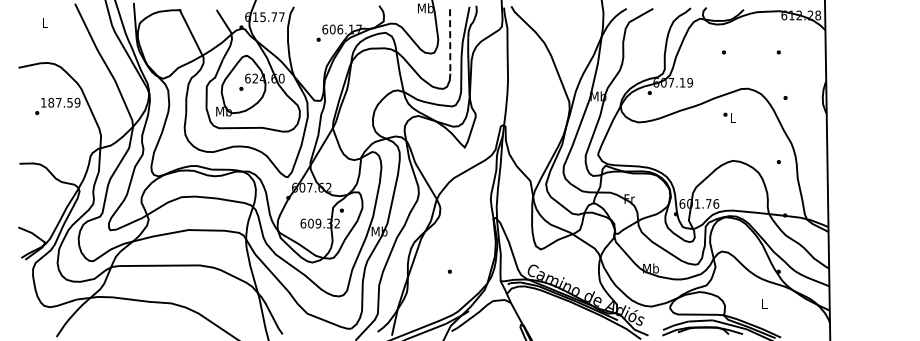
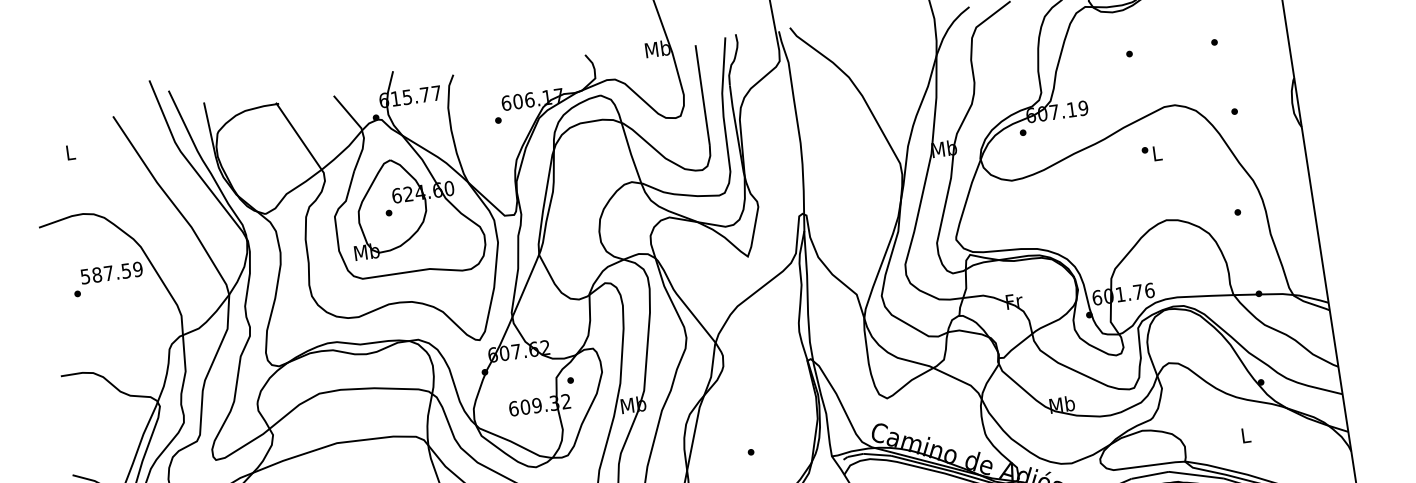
line: (450, 41) -> (703, 95), dashed -> solid
text: (43, 102) -> (85, 276), 187.59 -> 587.59

